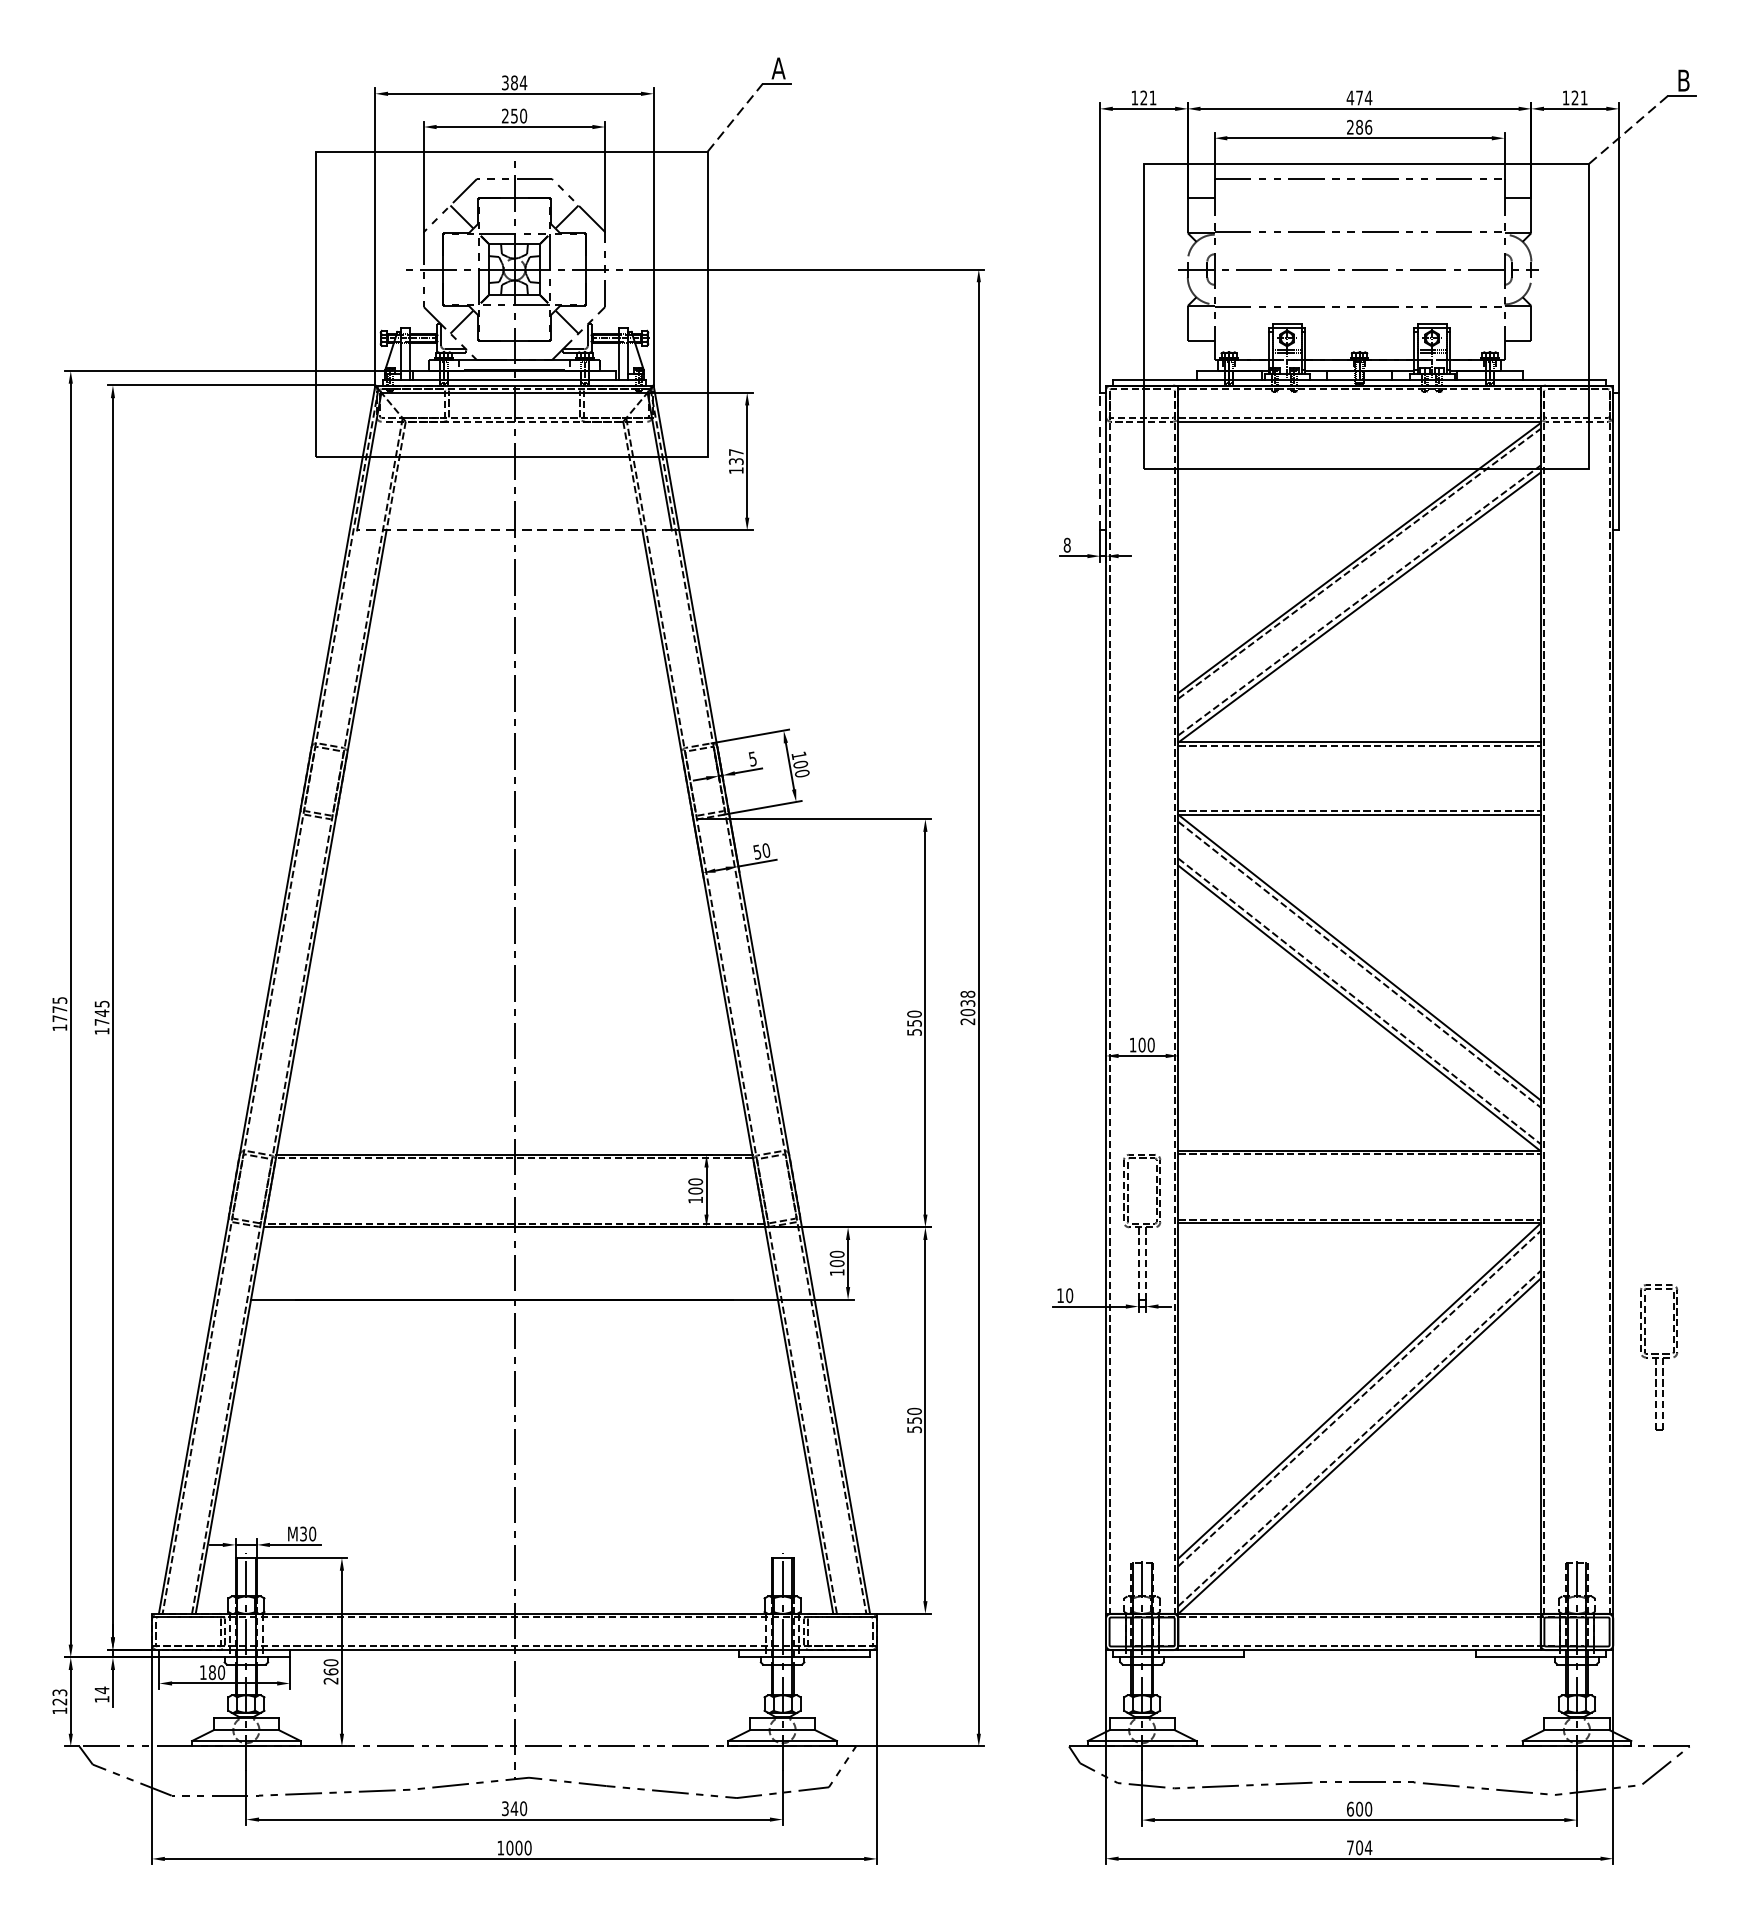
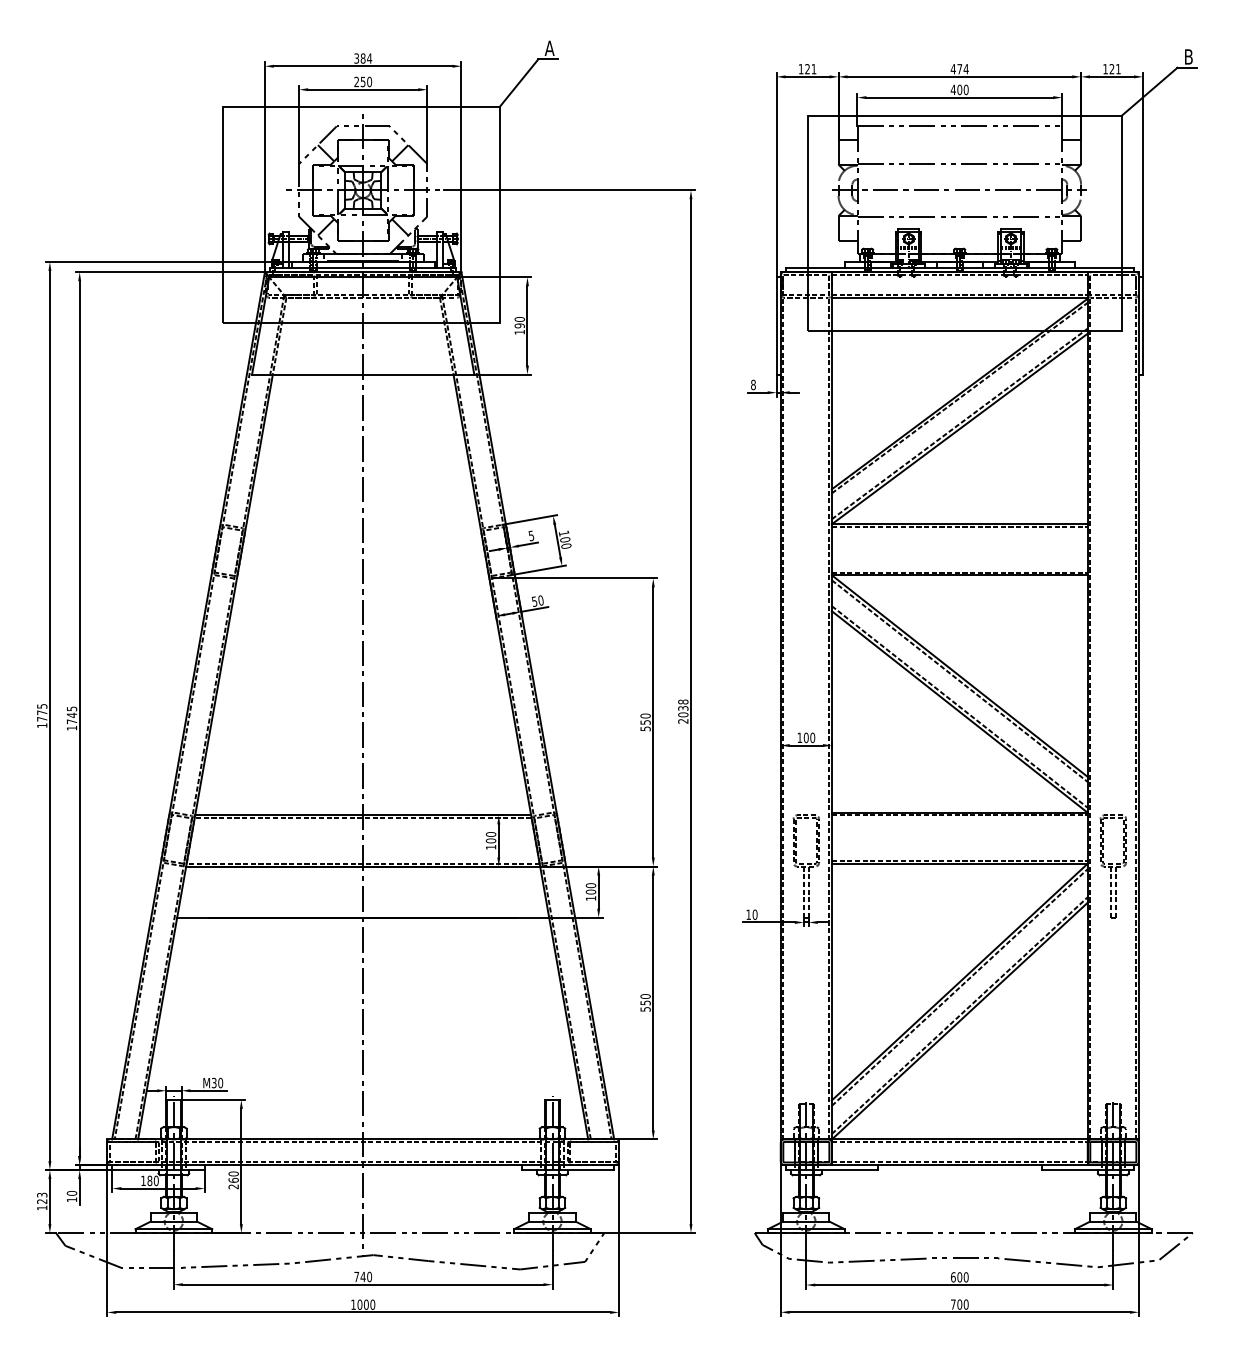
line: (735, 118) -> (519, 83), dashed -> solid
text: (1359, 126) -> (959, 89), 286 -> 400
line: (1628, 129) -> (1149, 91), dashed -> solid
text: (735, 456) -> (519, 322), 137 -> 190
line: (1099, 461) -> (776, 325), dashed -> solid
line: (513, 530) -> (362, 374), dashed -> solid
part: (1657, 1357) -> (1112, 866), moved
text: (101, 1689) -> (71, 1192), 14 -> 10
text: (505, 1808) -> (356, 1276), 340 -> 740
text: (1367, 1847) -> (965, 1304), 704 -> 700

